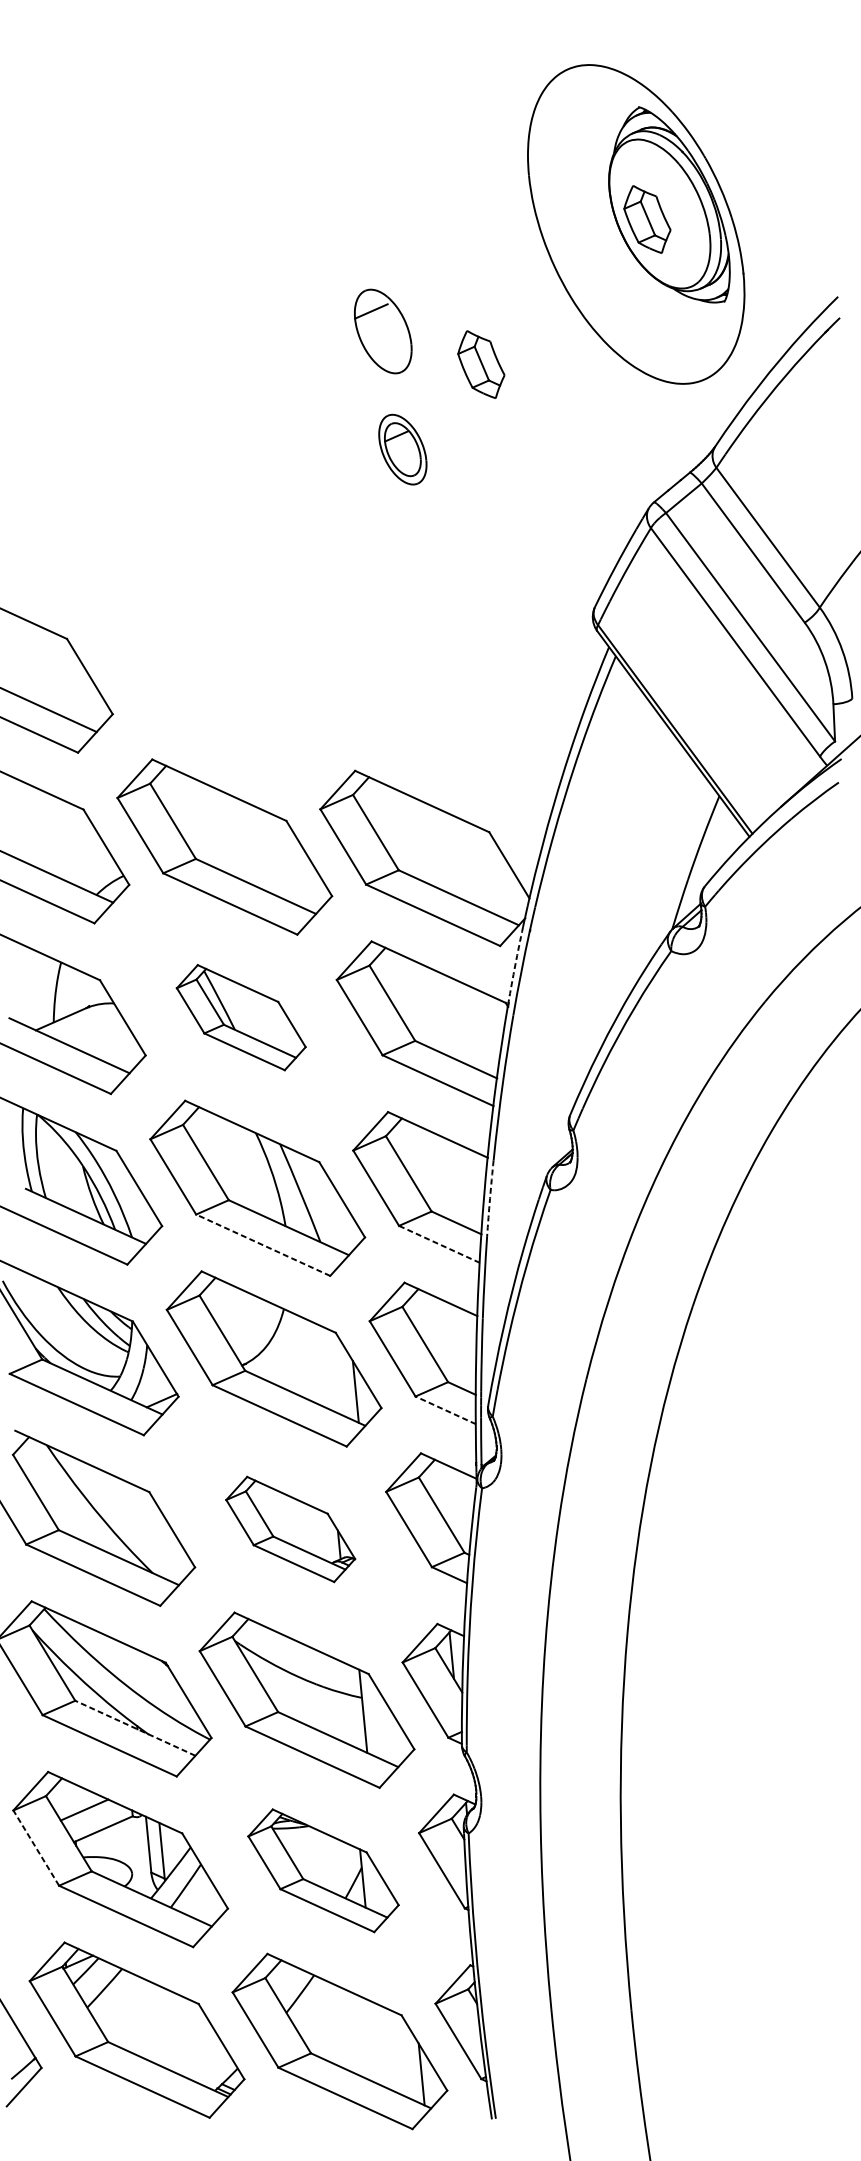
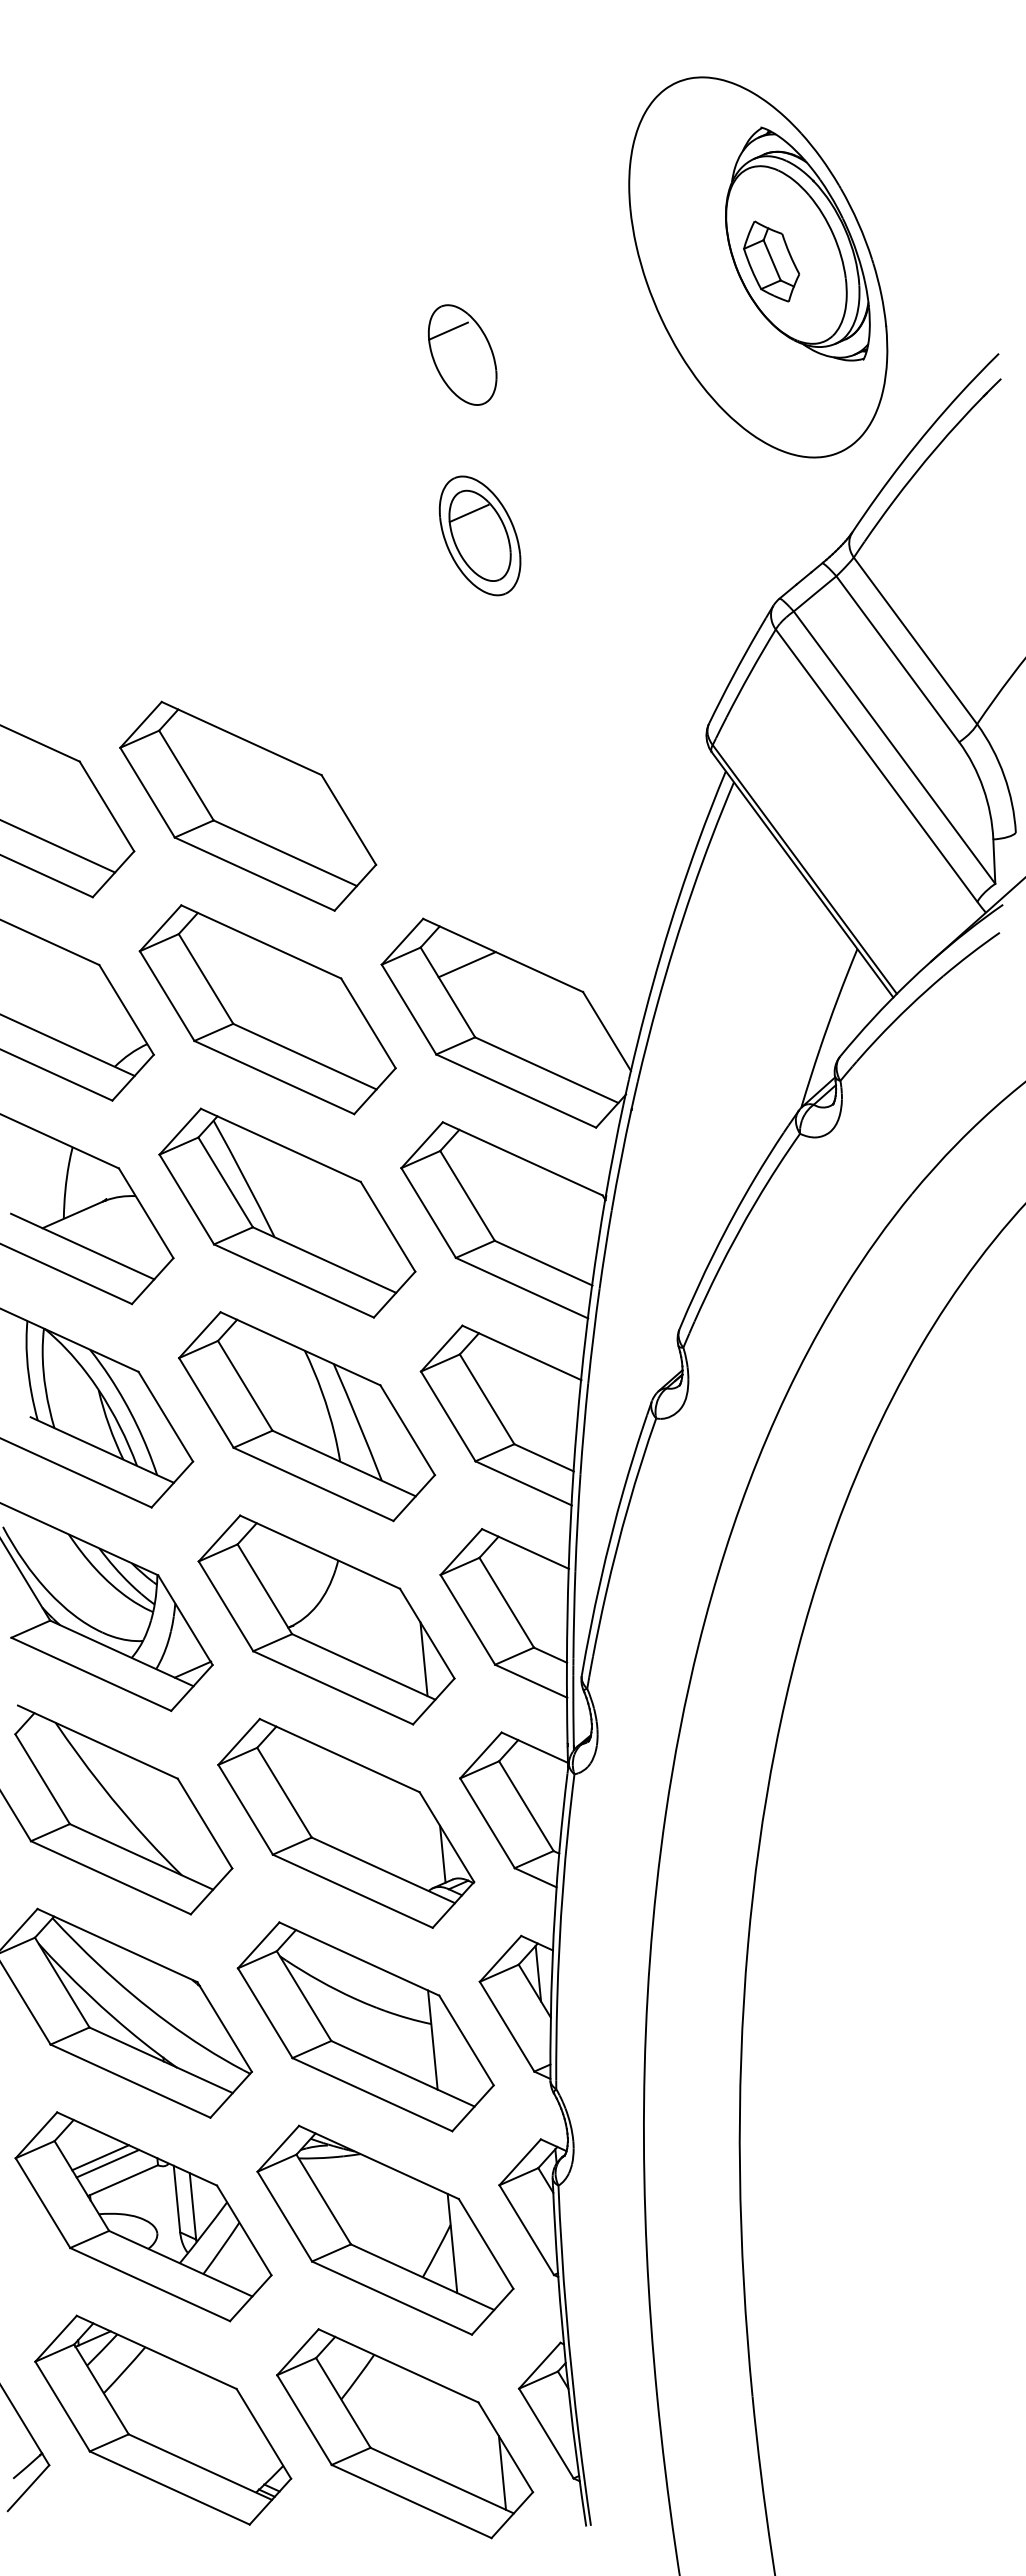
part: (383, 331) -> (462, 354), moved
part: (481, 364) -> (573, 434), removed
part: (402, 449) -> (479, 535), size x1.43
part: (208, 675) -> (248, 805), added
line: (391, 809) -> (466, 964), added
arc: (515, 965) -> (614, 1150), dashed -> solid
part: (241, 1017) -> (287, 1212), size x1.67
arc: (489, 1198) -> (583, 1428), dashed -> solid
line: (439, 1244) -> (523, 1483), dashed -> solid
line: (263, 1245) -> (313, 1484), dashed -> solid
line: (446, 1410) -> (531, 1681), dashed -> solid
part: (290, 1528) -> (346, 1822), size x1.67
line: (135, 1728) -> (161, 2060), dashed -> solid
line: (90, 1814) -> (107, 2163), added
line: (35, 1847) -> (42, 2202), dashed -> solid
part: (323, 1870) -> (385, 2229), size x1.43

